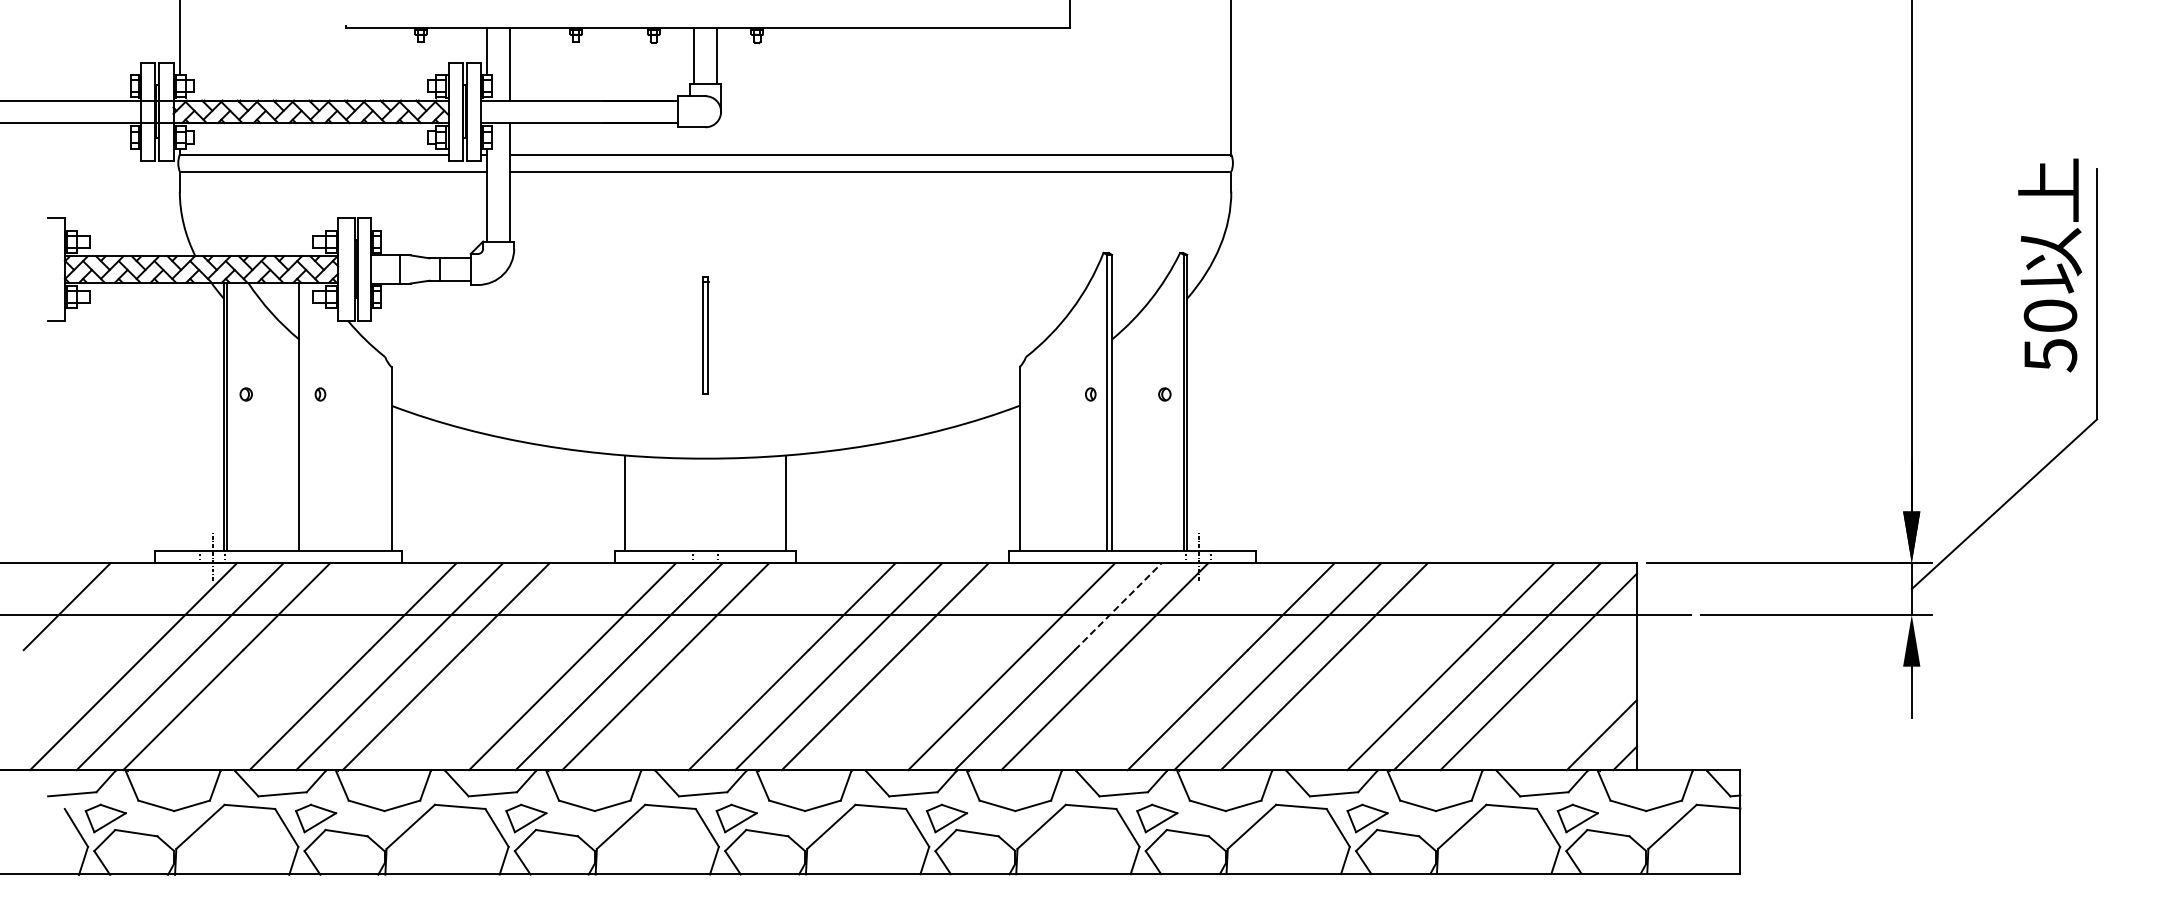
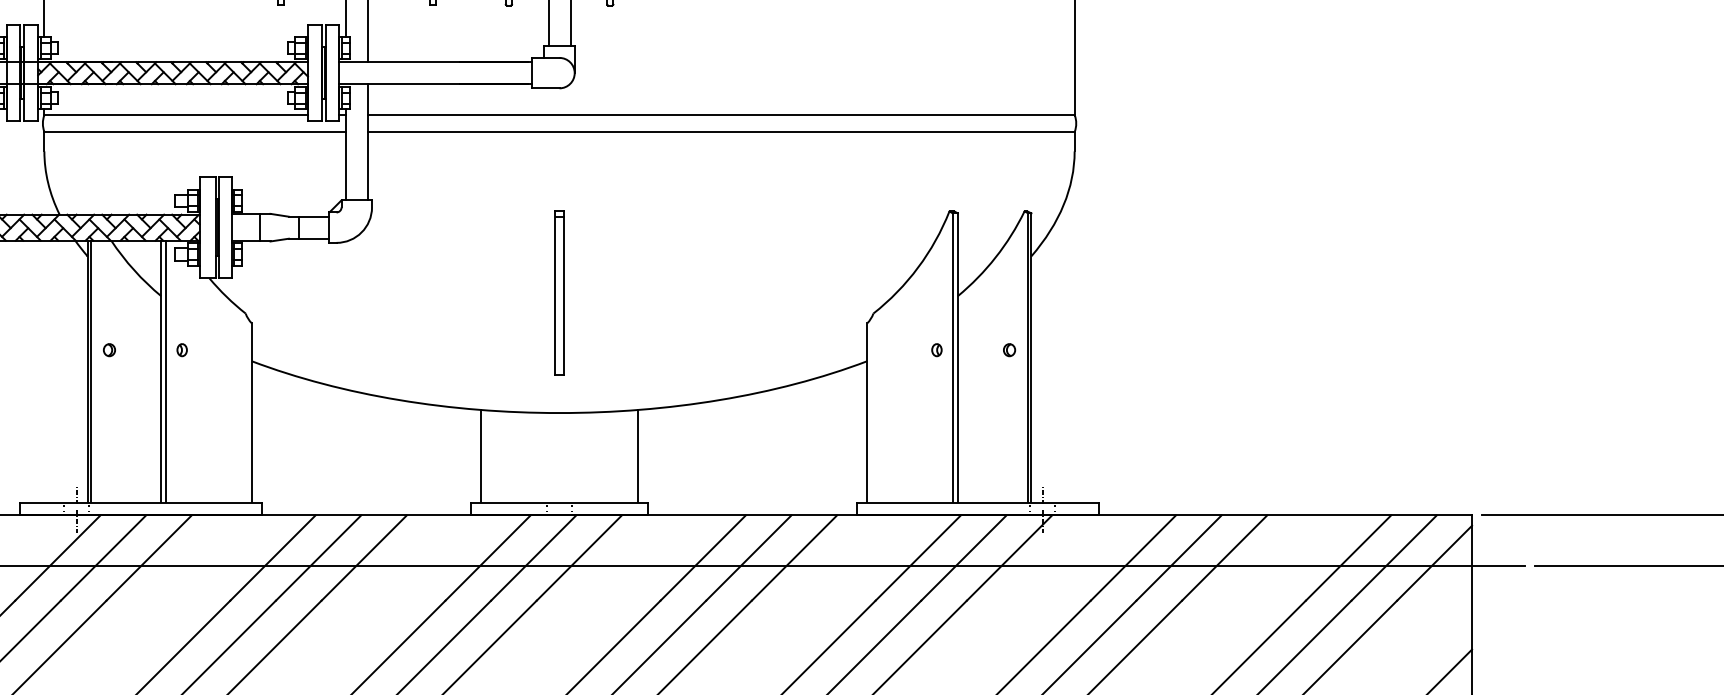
part: (705, 335) -> (559, 292), size x1.43
line: (304, 415) -> (166, 370), added
line: (1118, 606) -> (964, 557), dashed -> solid

